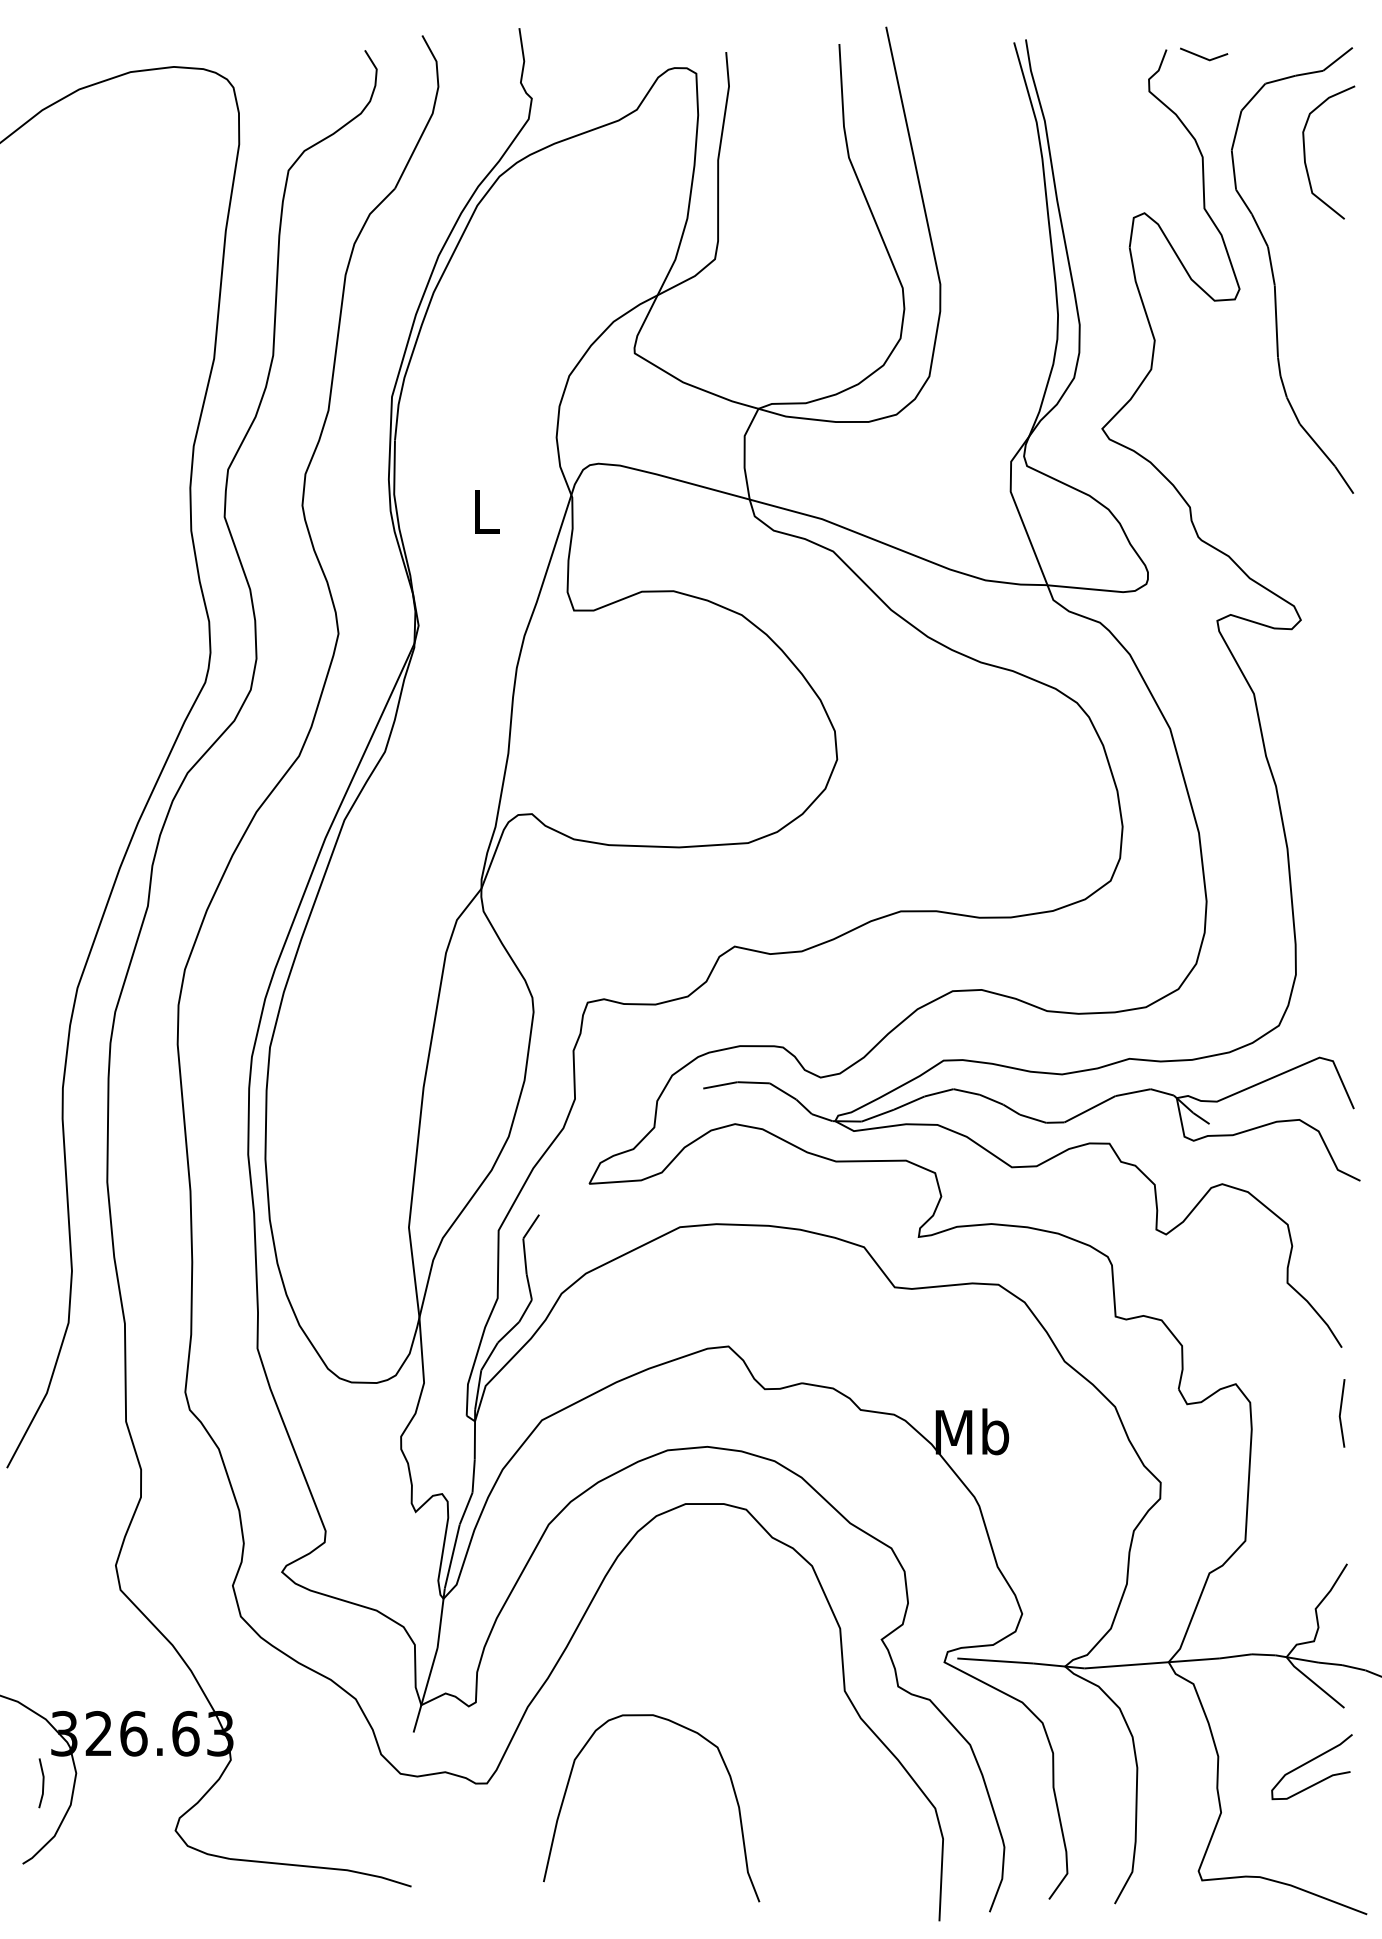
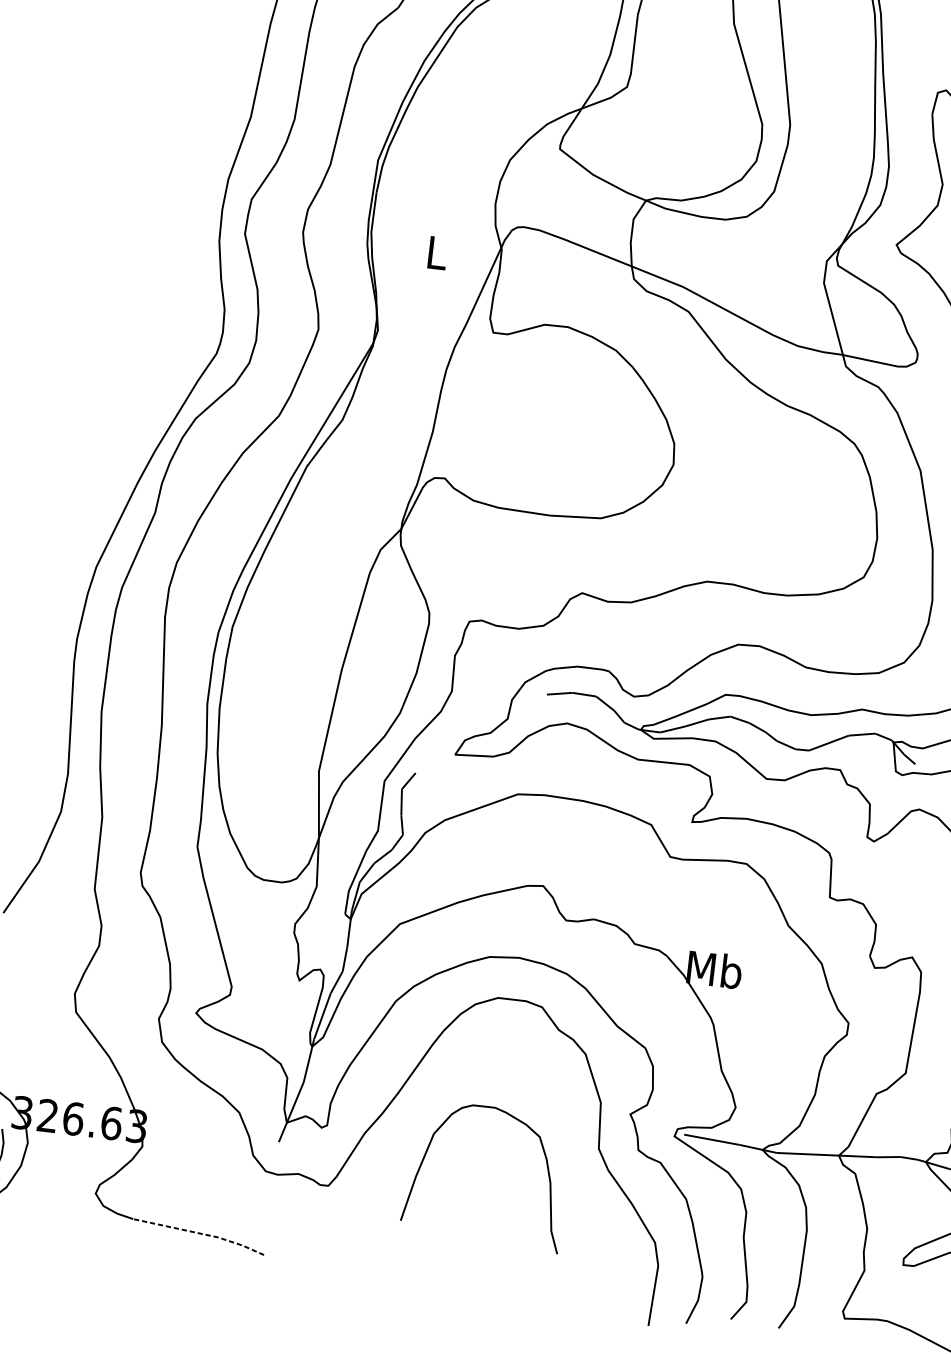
curve: (732, 1788) -> (547, 1168), moved
line: (322, 1867) -> (200, 1233), solid -> dashed

